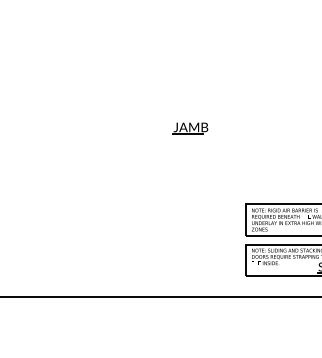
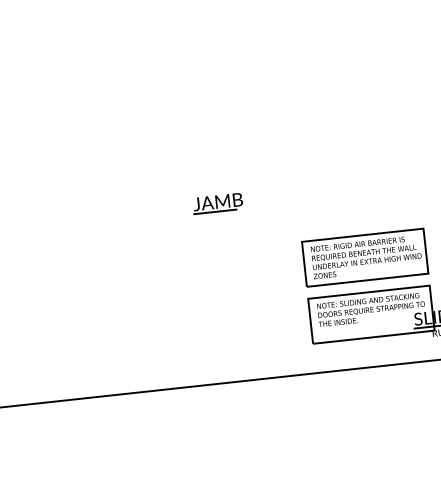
part: (190, 128) -> (217, 203), moved

